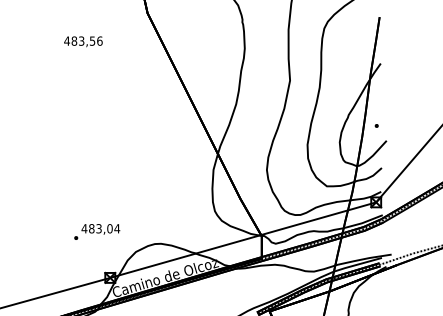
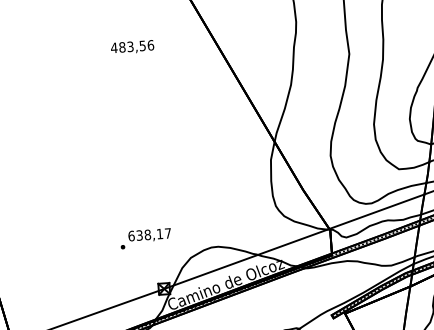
text: (83, 41) -> (132, 47), moved
text: (100, 228) -> (149, 234), 483,04 -> 638,17

